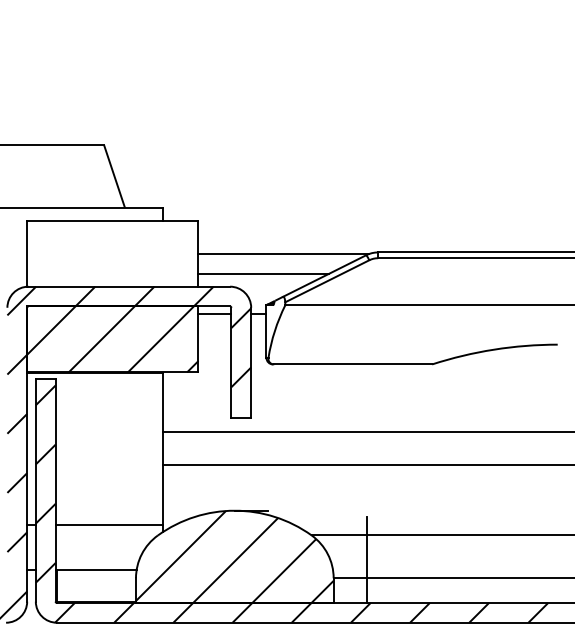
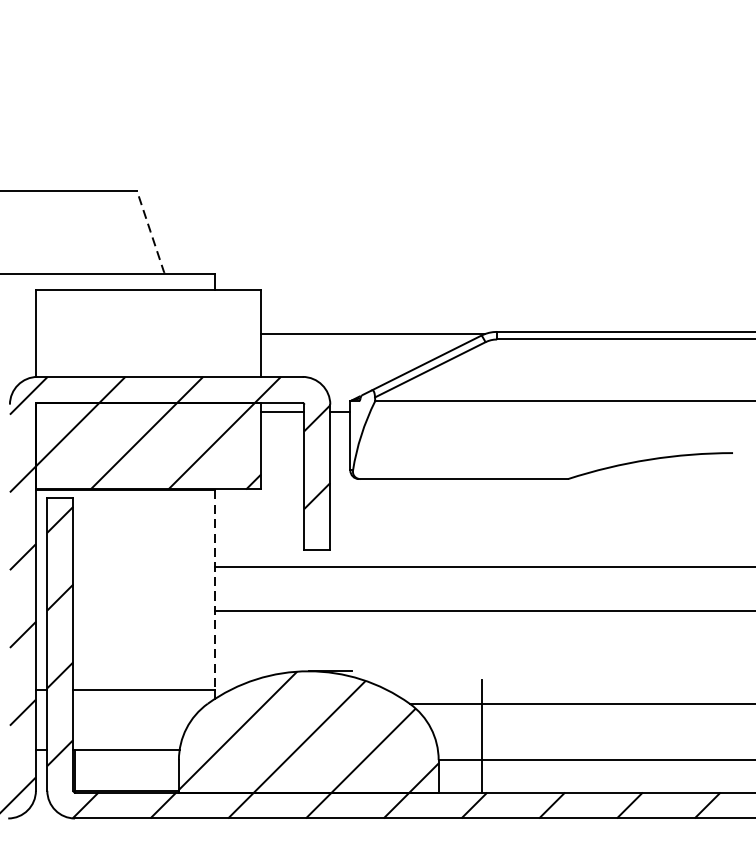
line: (114, 176) -> (150, 232), solid -> dashed
line: (263, 273) -> (346, 359), removed
line: (163, 449) -> (215, 590), solid -> dashed

